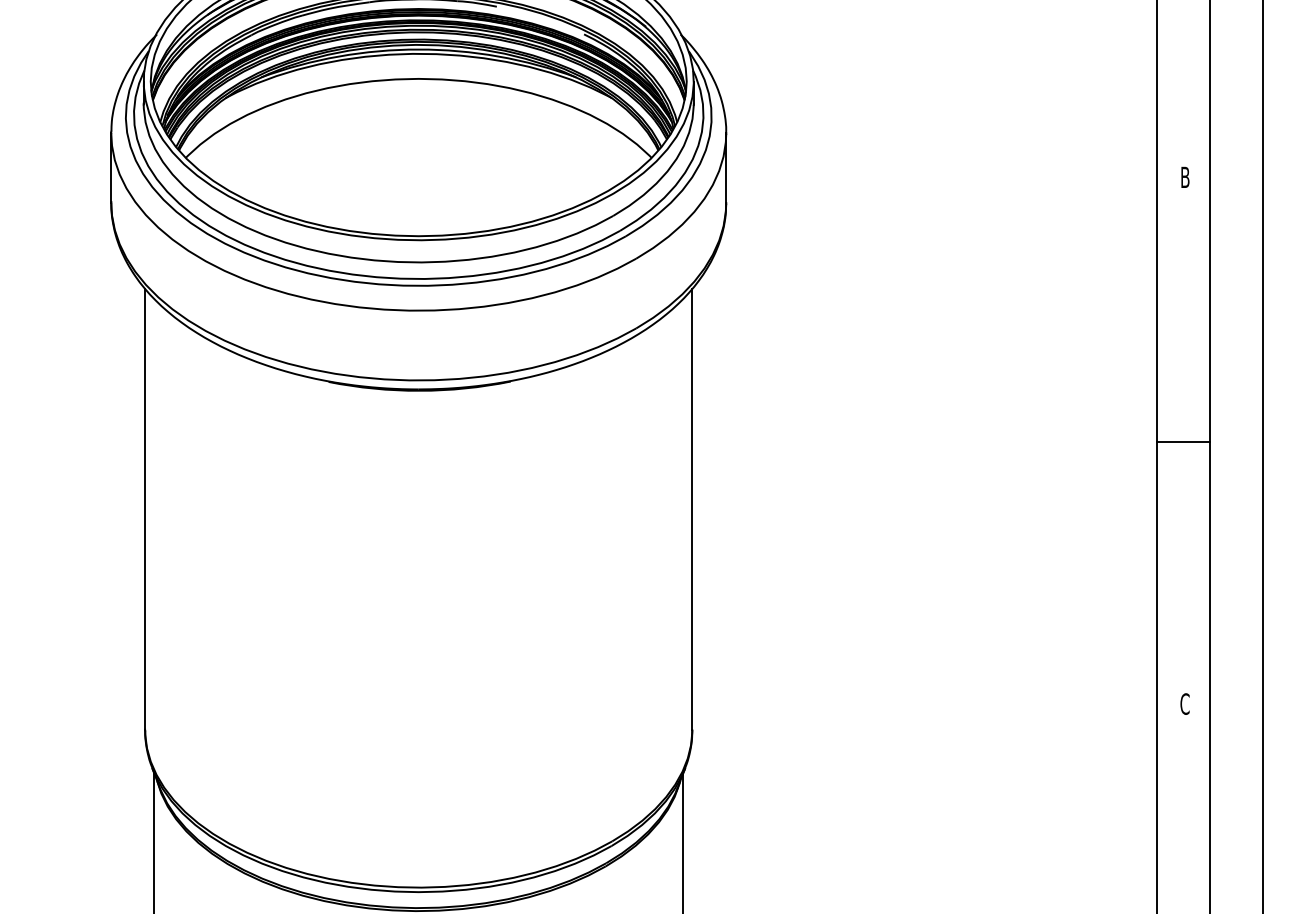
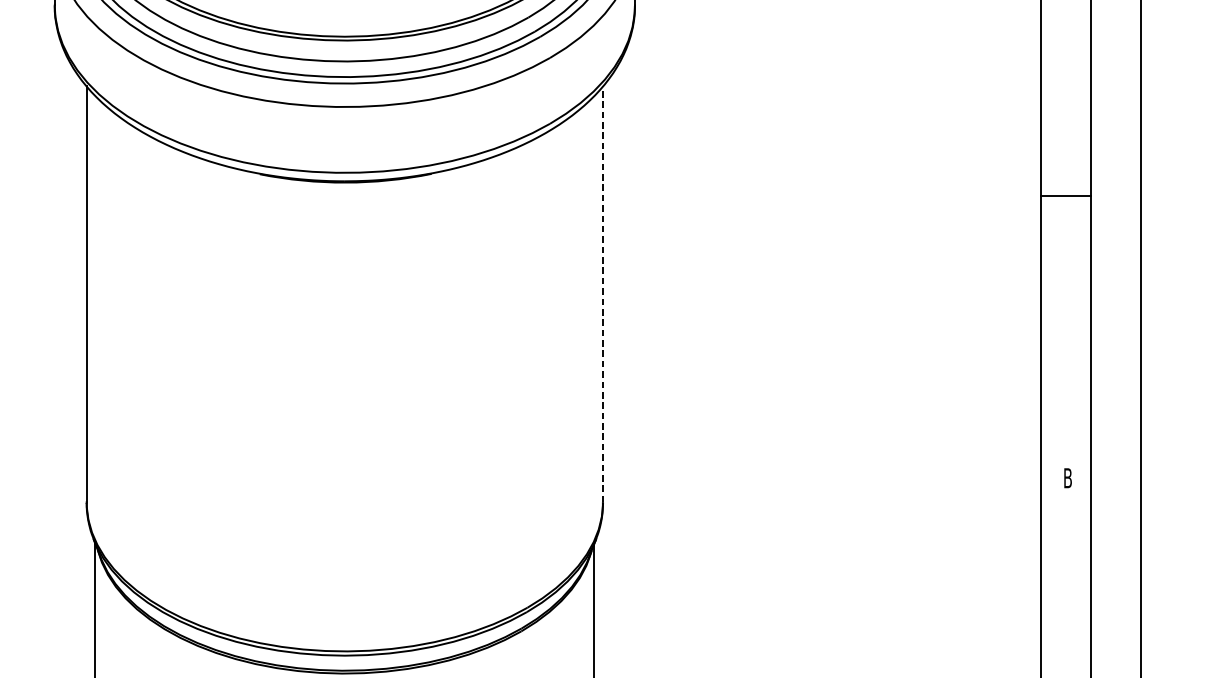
line: (1183, 442) -> (1066, 196), moved
line: (692, 508) -> (603, 293), solid -> dashed
text: (1184, 703) -> (1067, 477), C -> B

